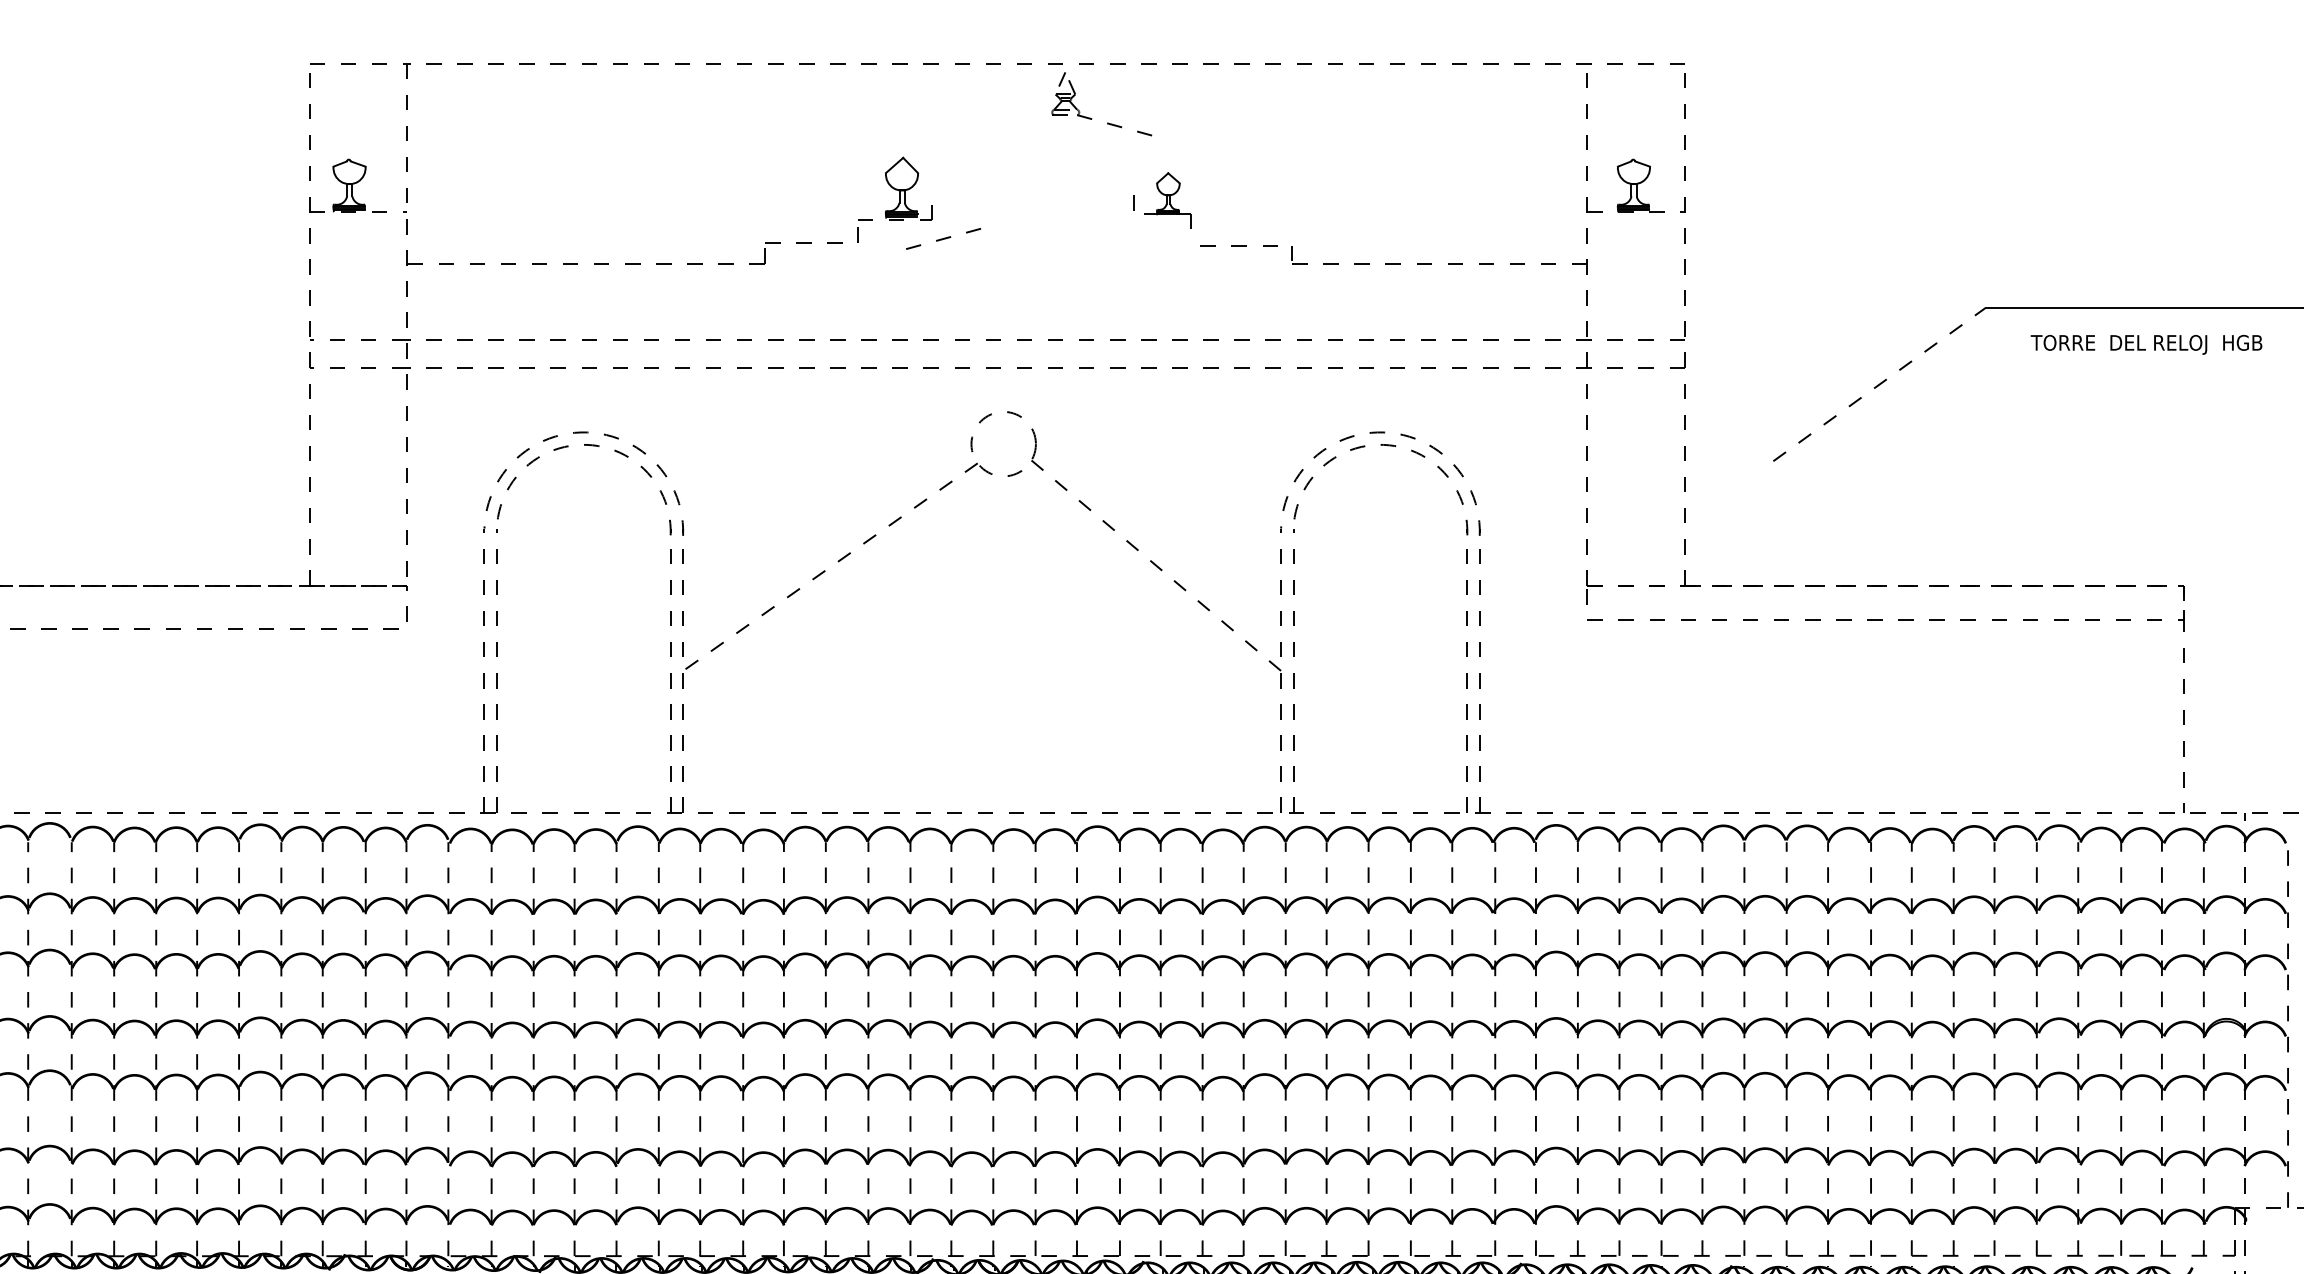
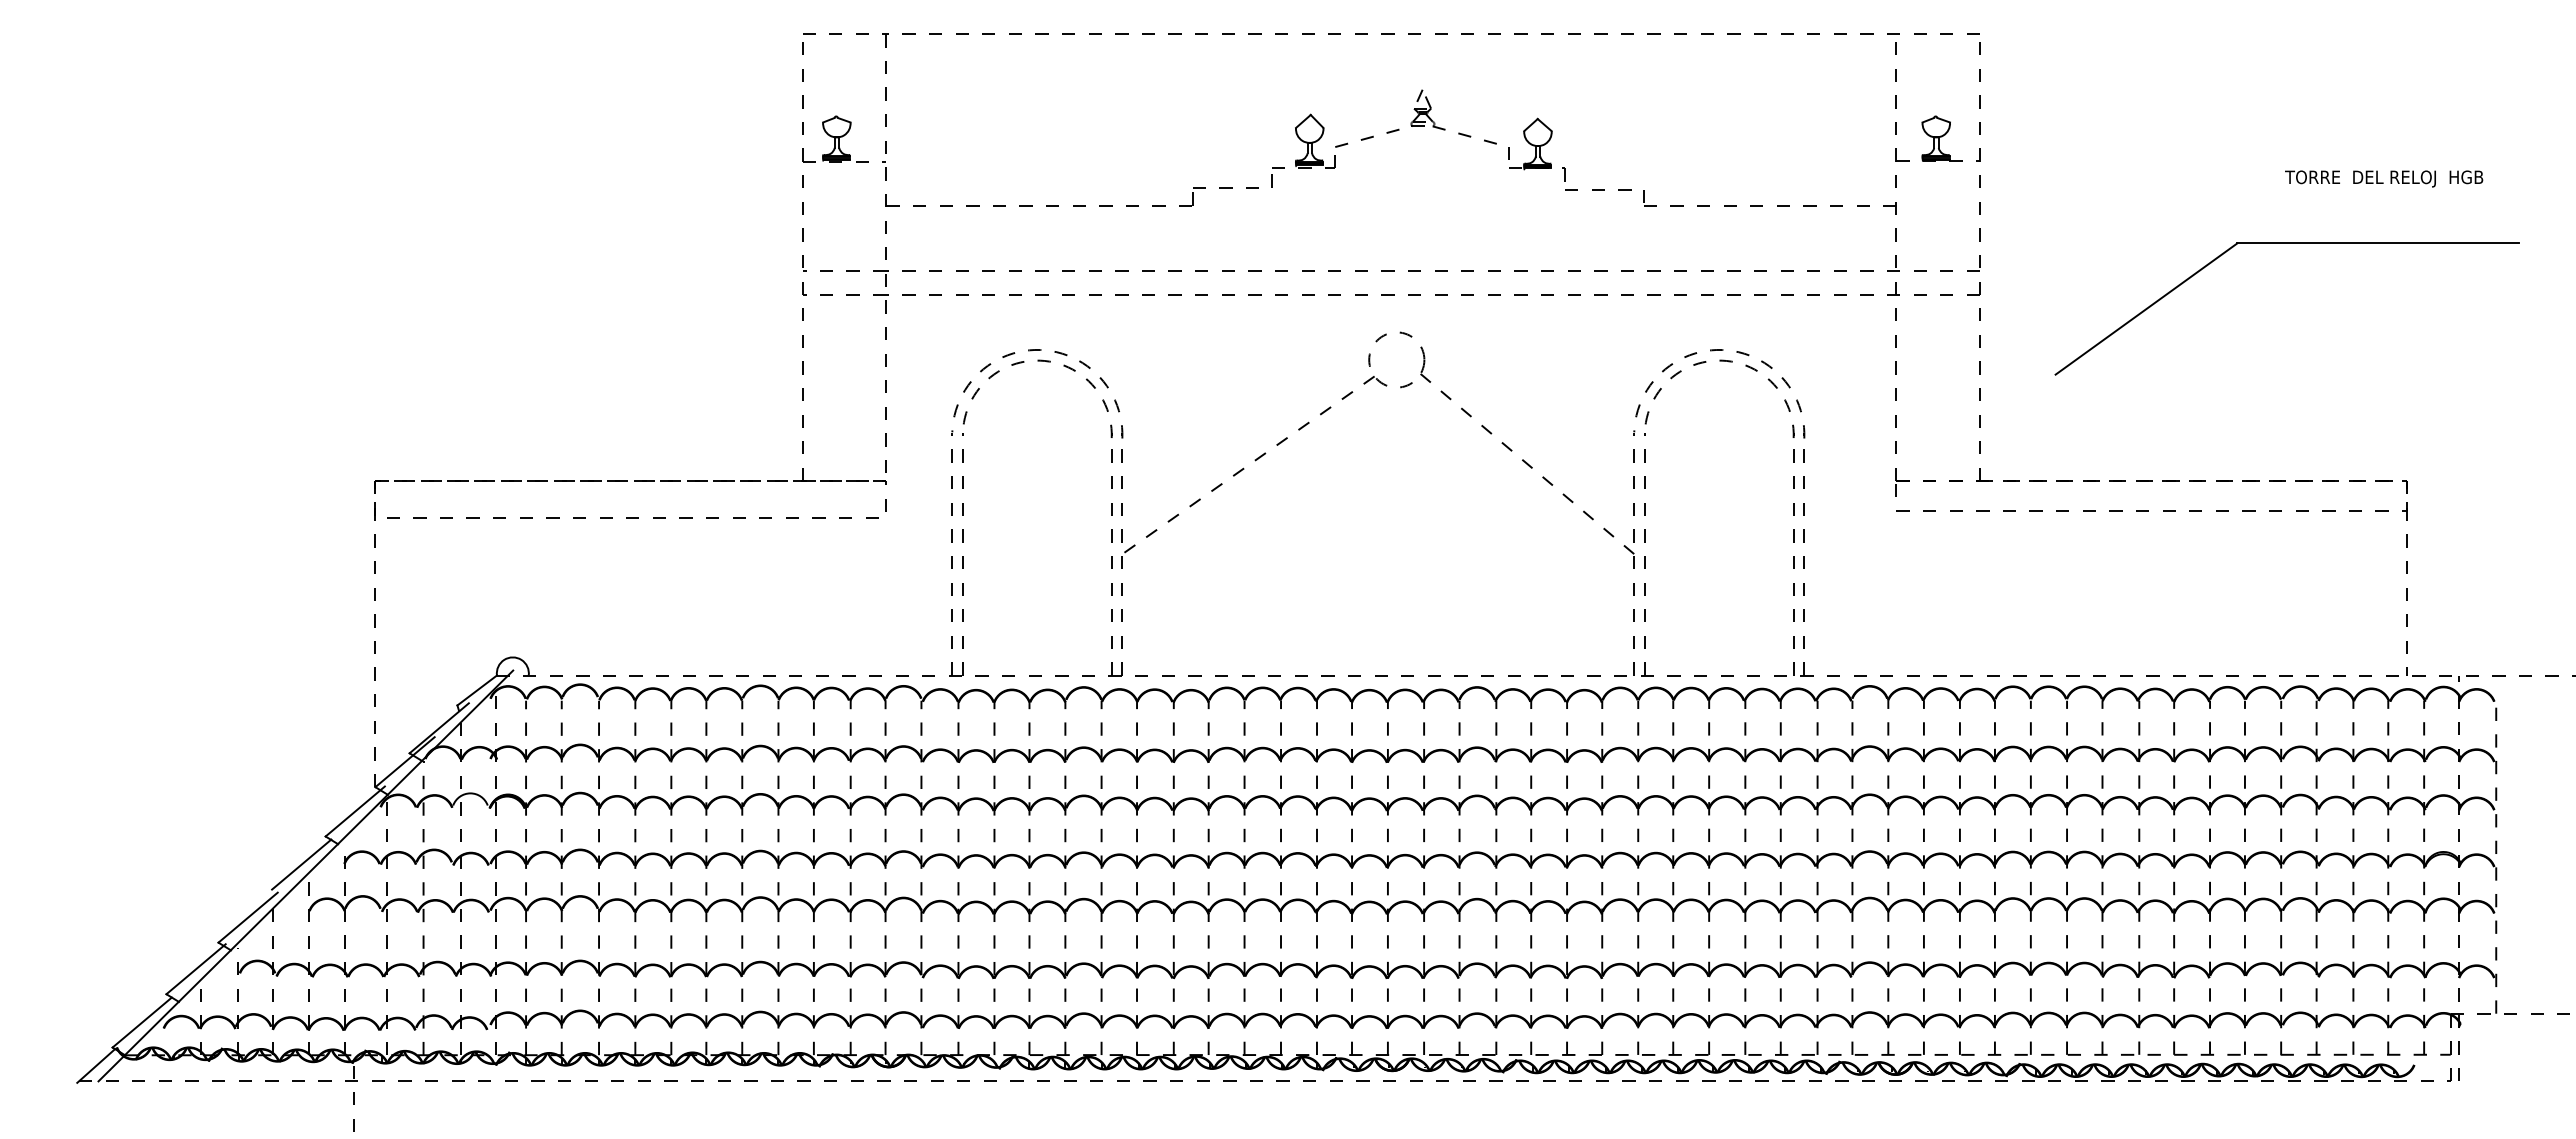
part: (1092, 117) -> (1445, 128), moved
part: (1168, 198) -> (1537, 149), size x1.43
line: (943, 237) -> (1367, 137), moved
text: (2147, 344) -> (2384, 178), moved
line: (1879, 383) -> (2146, 308), dashed -> solid

